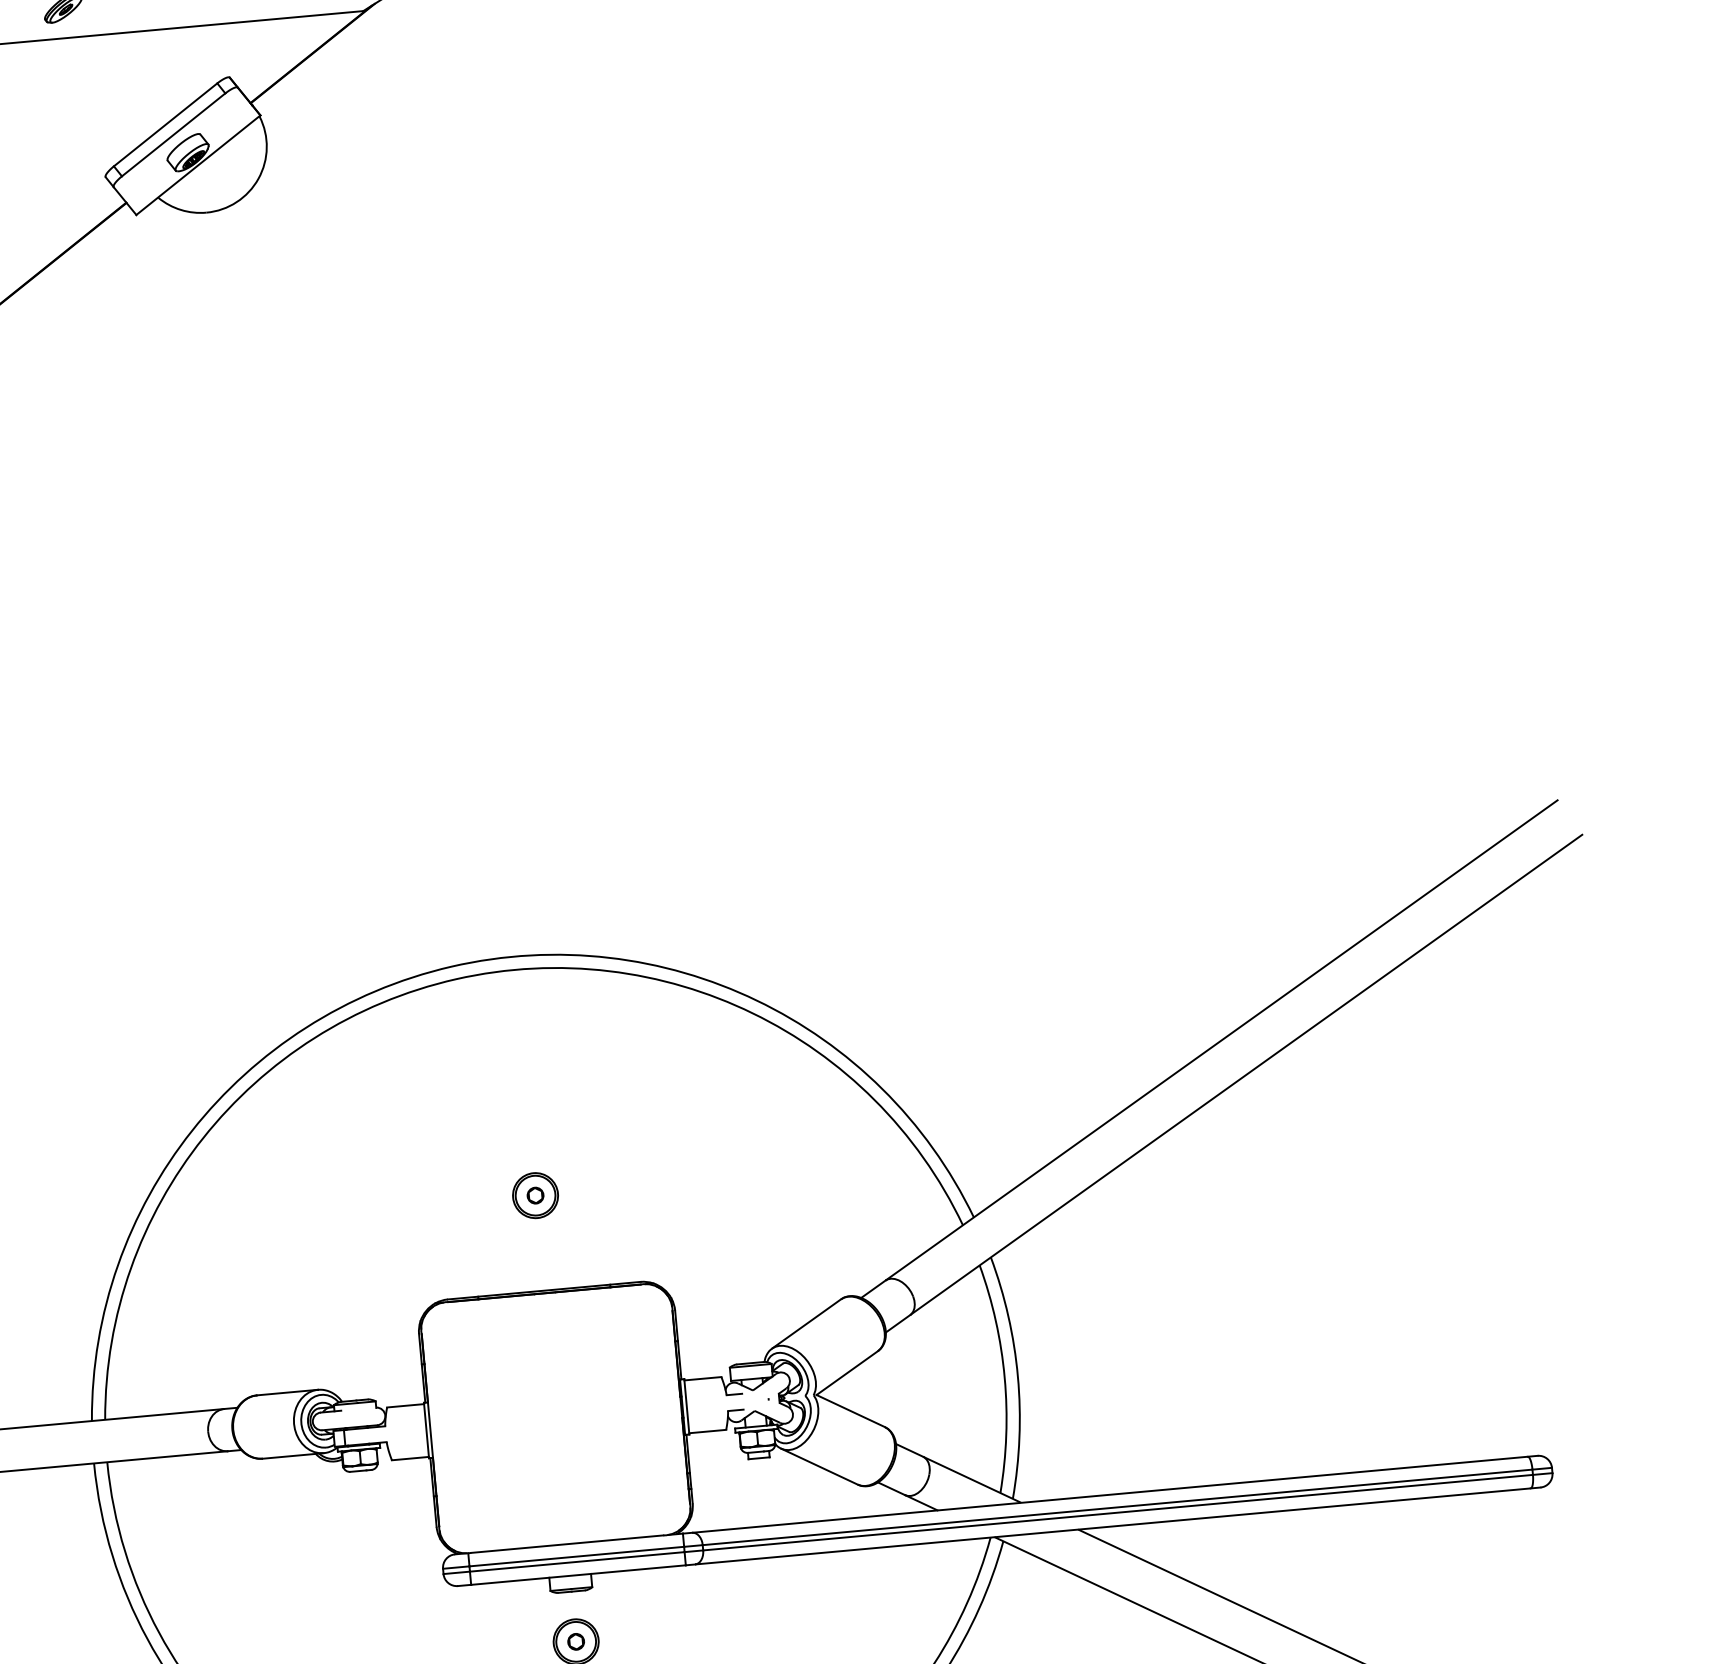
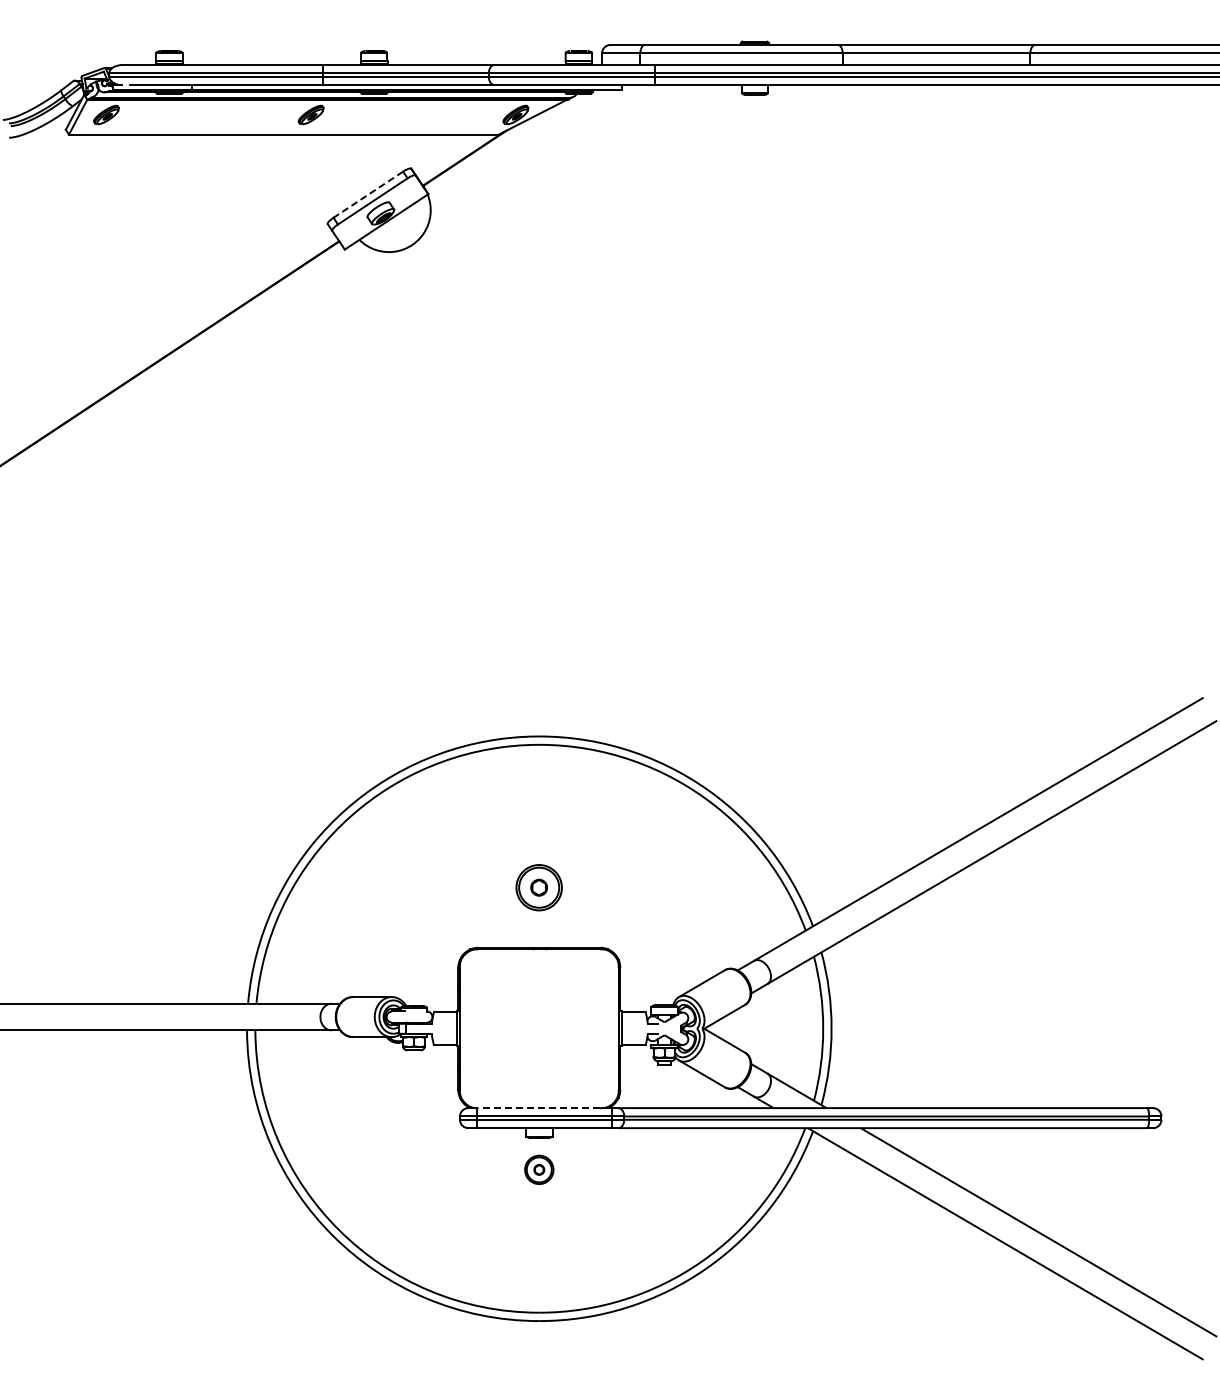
line: (165, 124) -> (368, 194), solid -> dashed
part: (535, 1195) -> (539, 887), size x1.6
line: (567, 1544) -> (539, 1108), solid -> dashed

